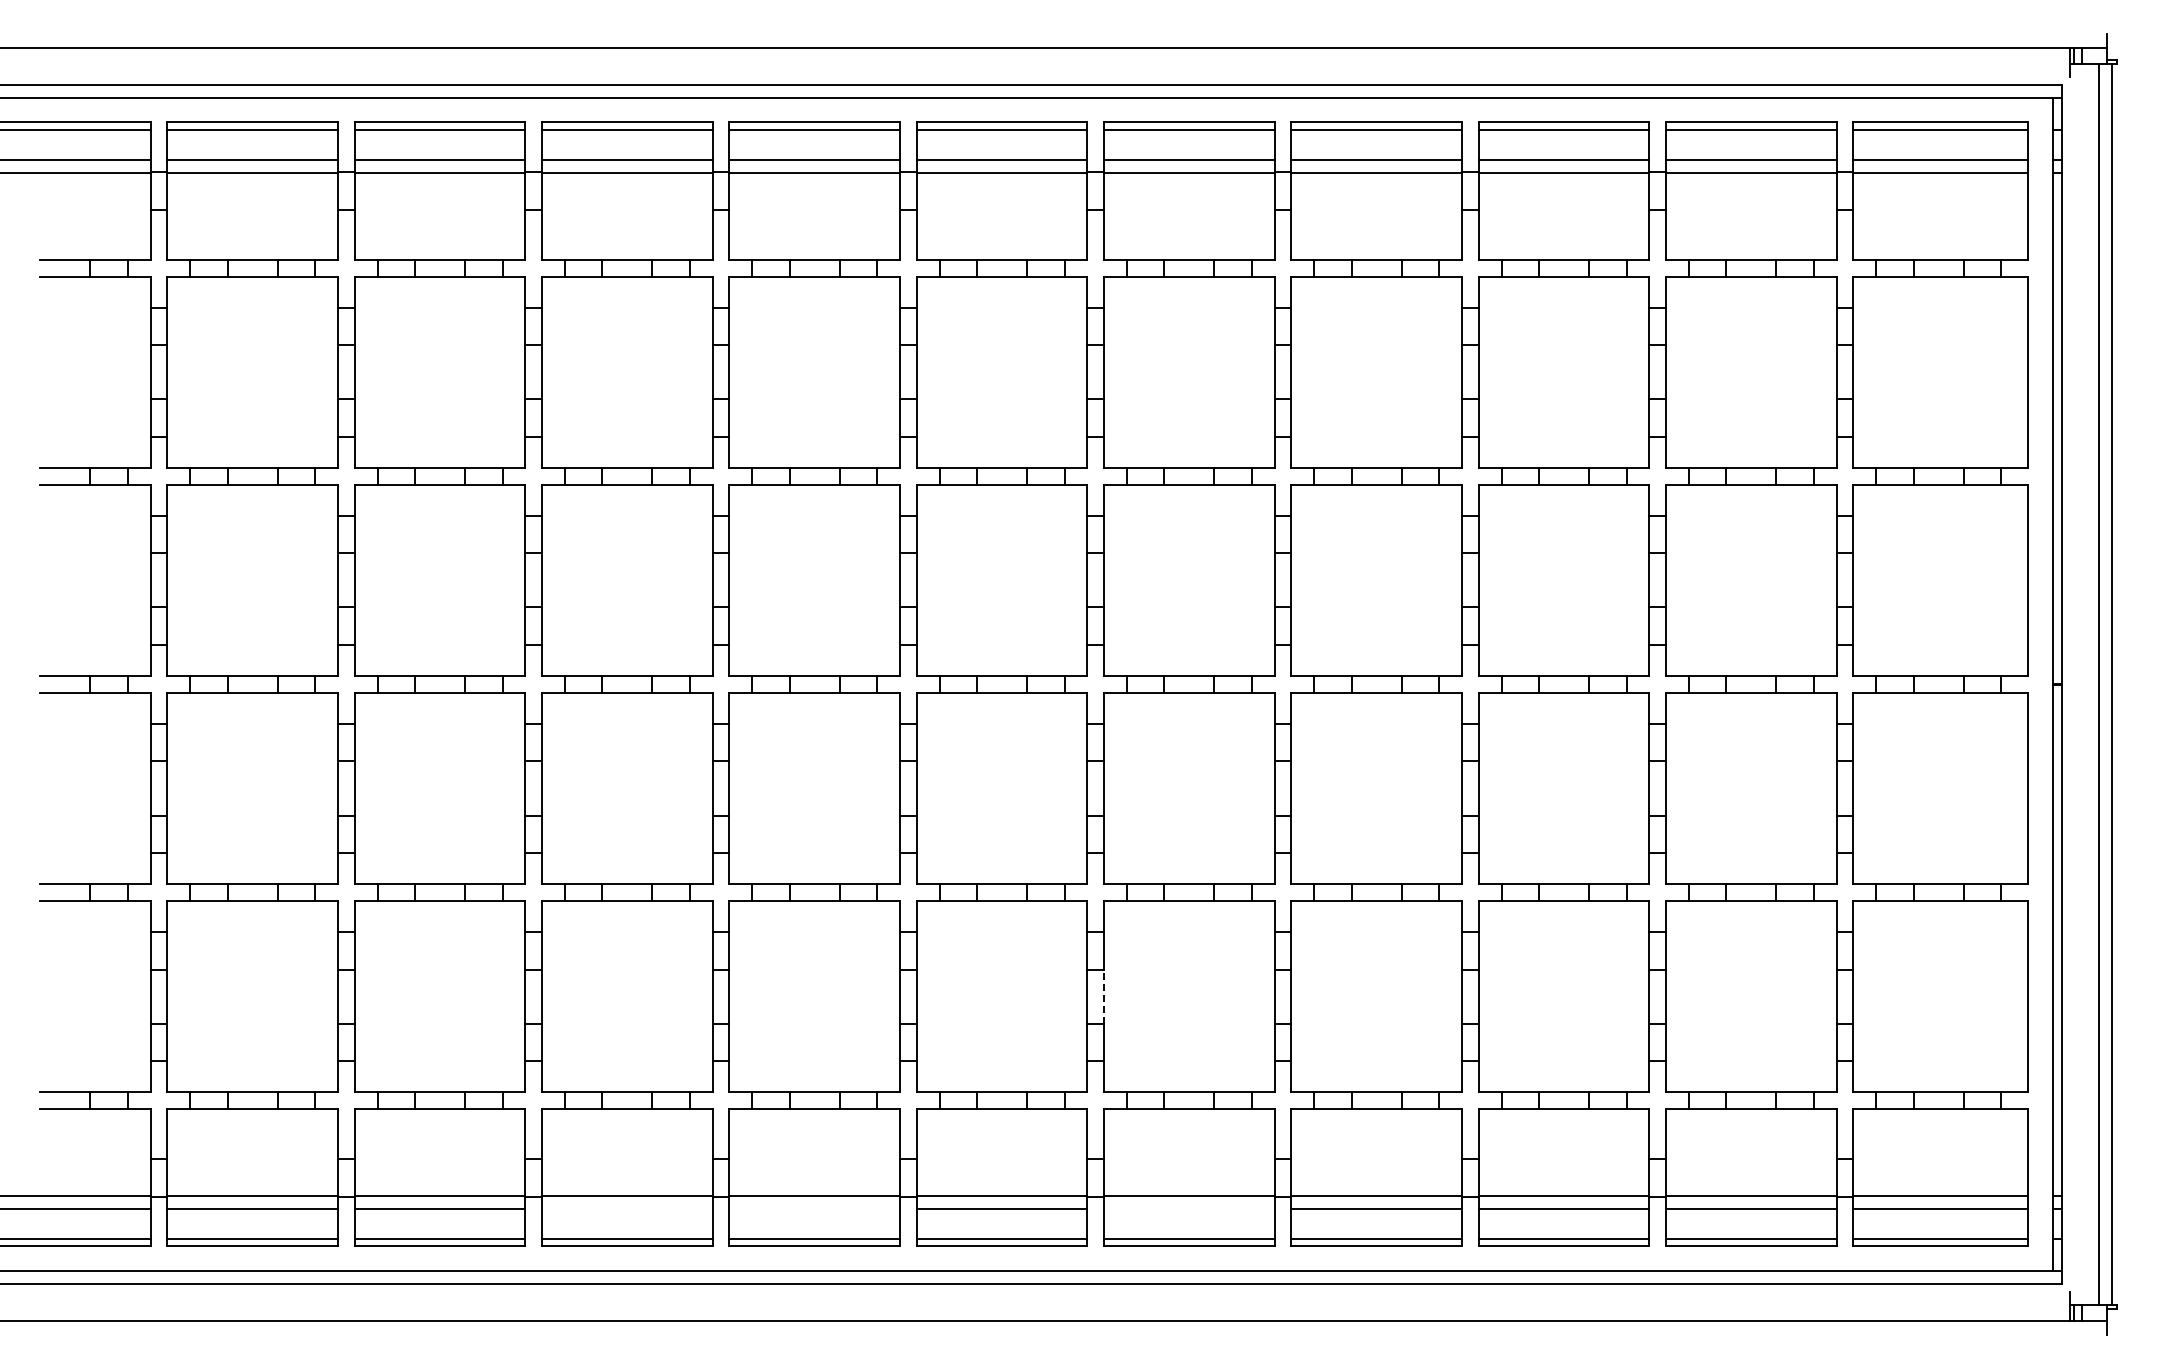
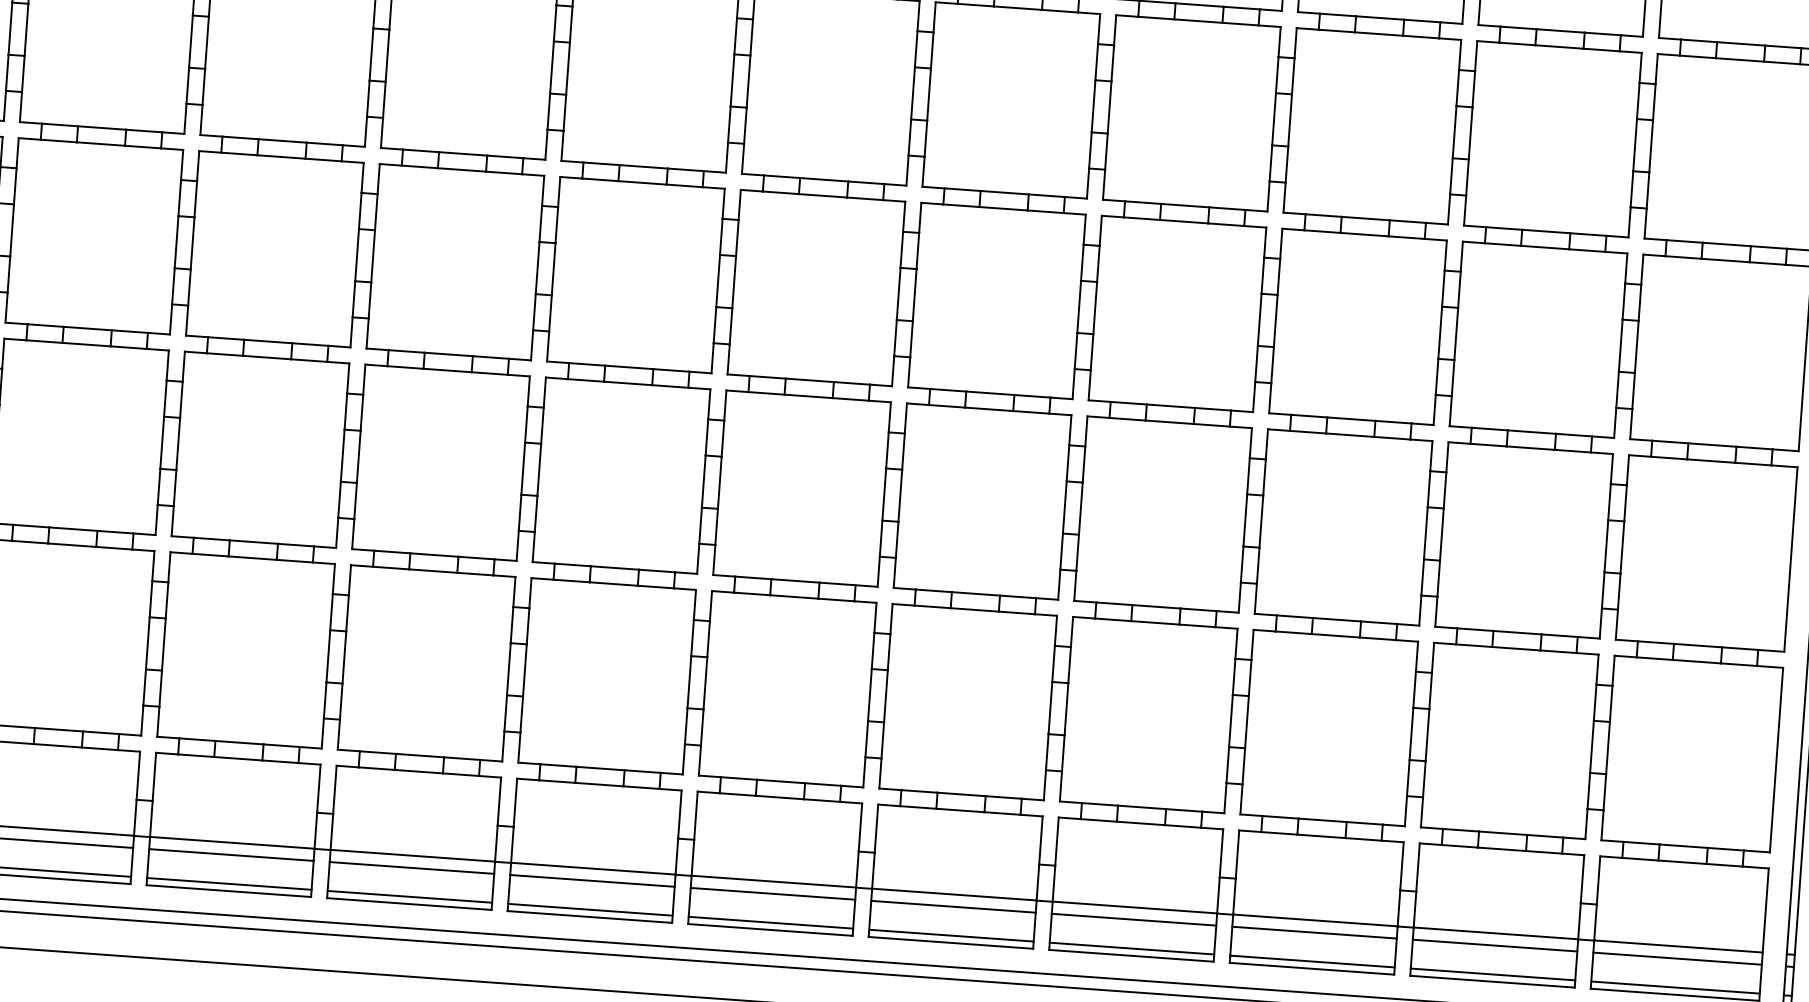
line: (1104, 996) -> (886, 696), dashed -> solid
line: (627, 1209) -> (411, 868), added
line: (814, 1209) -> (592, 881), added
line: (1189, 1209) -> (953, 907), added

